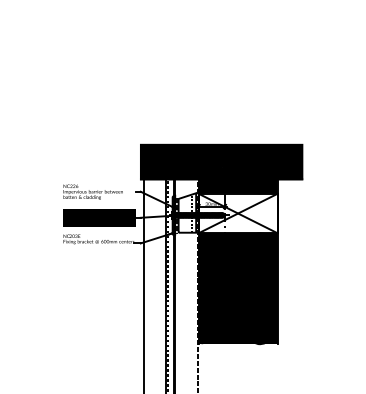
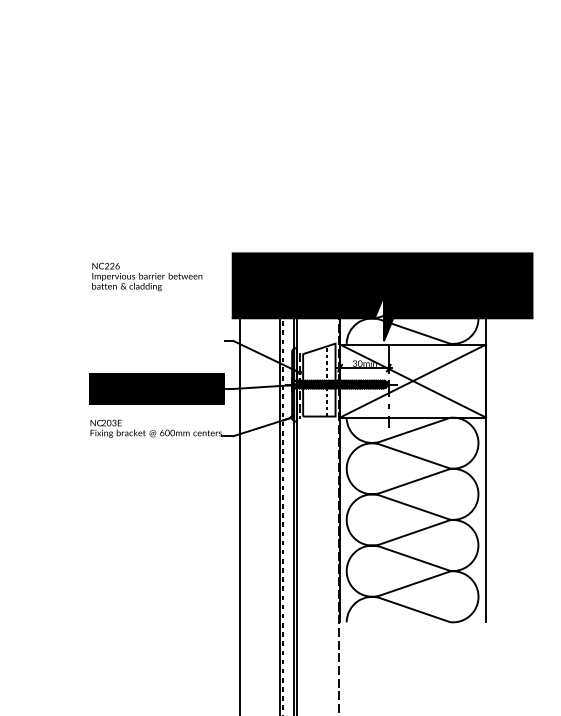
fill: (237, 180) -> (411, 320), removed
text: (92, 191) -> (145, 275), moved
fill: (237, 288) -> (411, 519), removed

